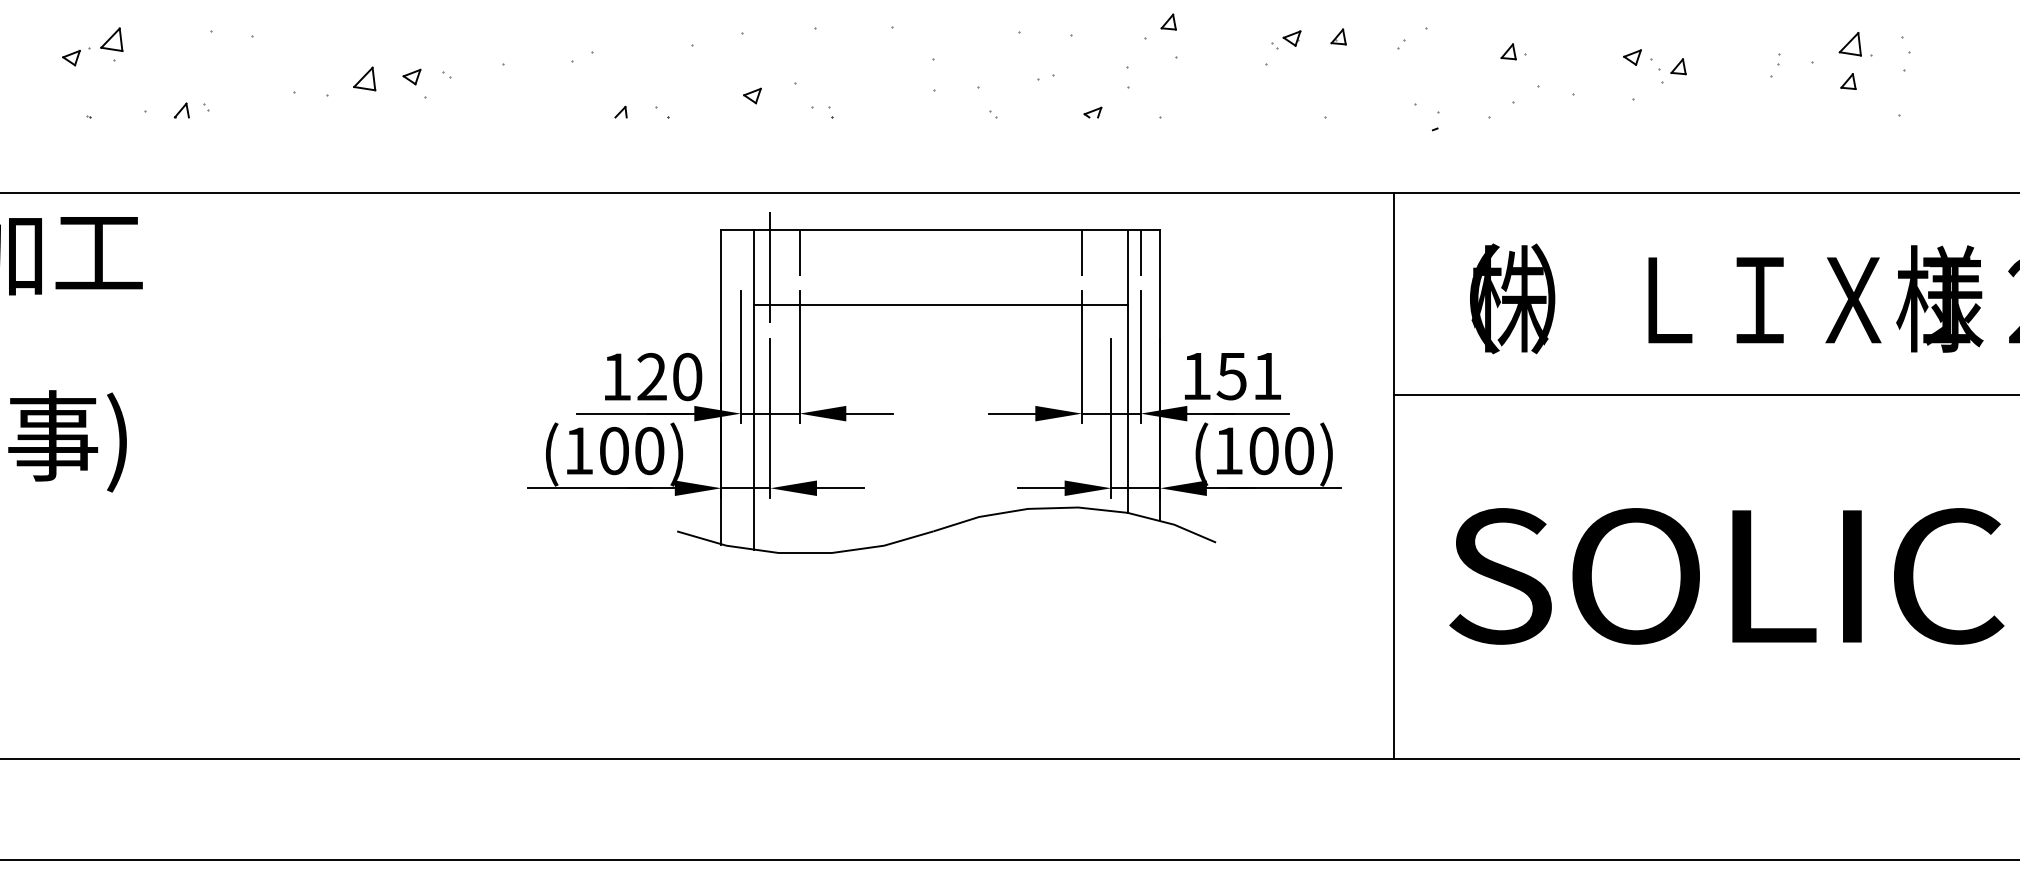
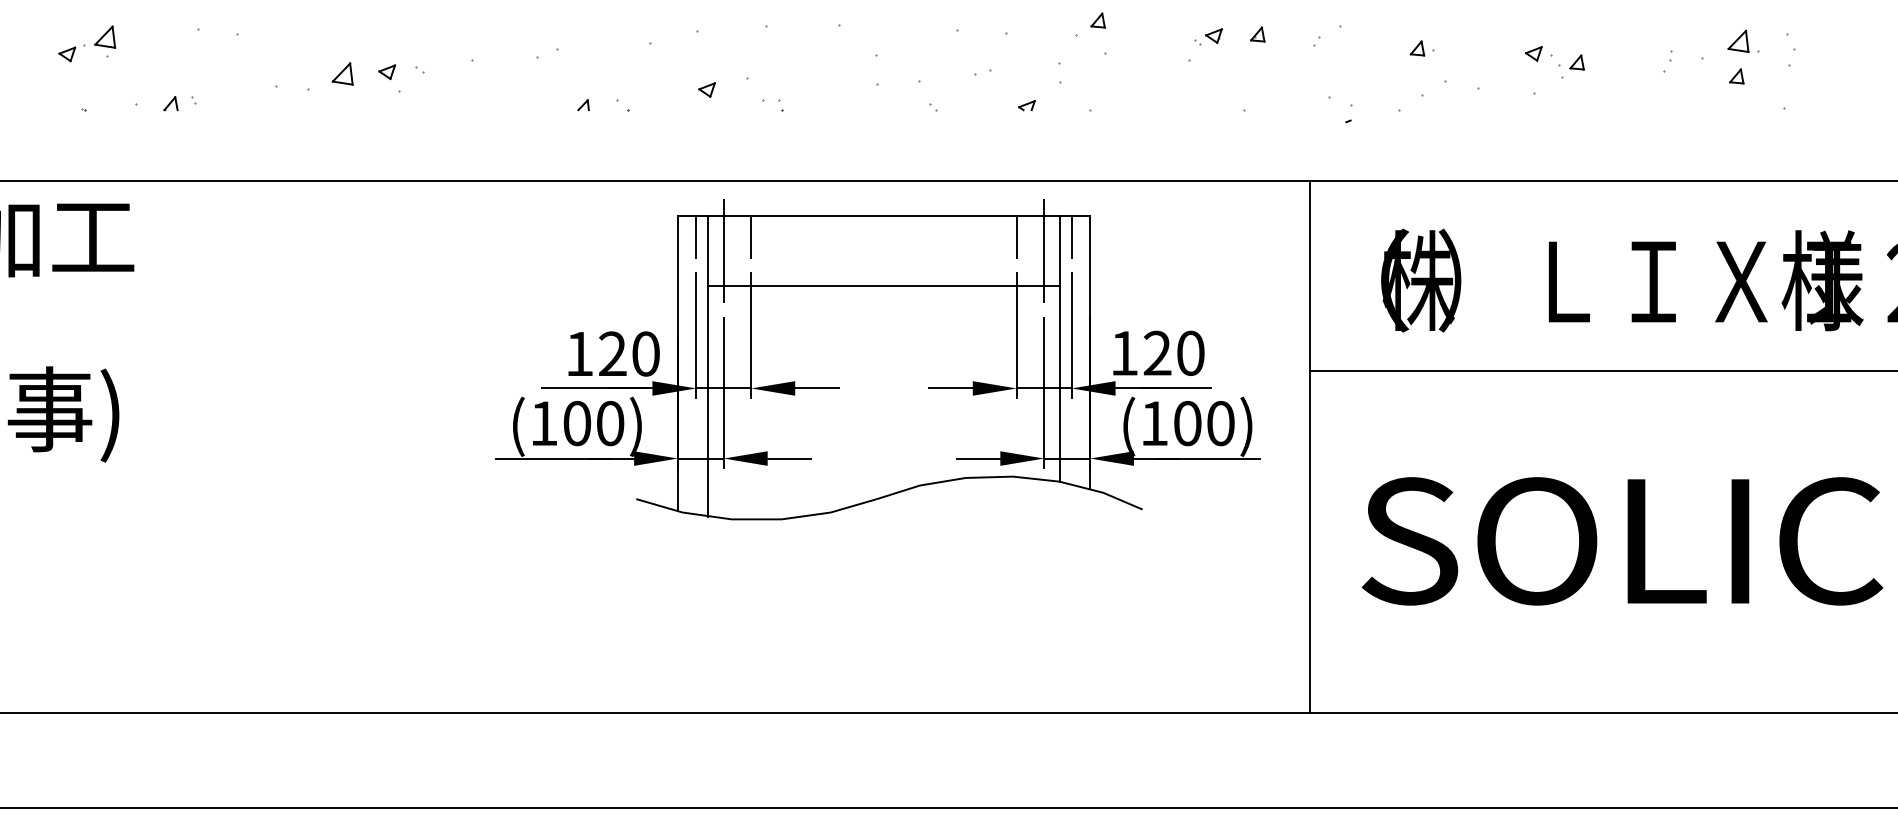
line: (740, 252) -> (695, 237), added
line: (1111, 267) -> (1044, 251), added
text: (1249, 376) -> (1174, 353), 151 -> 120

